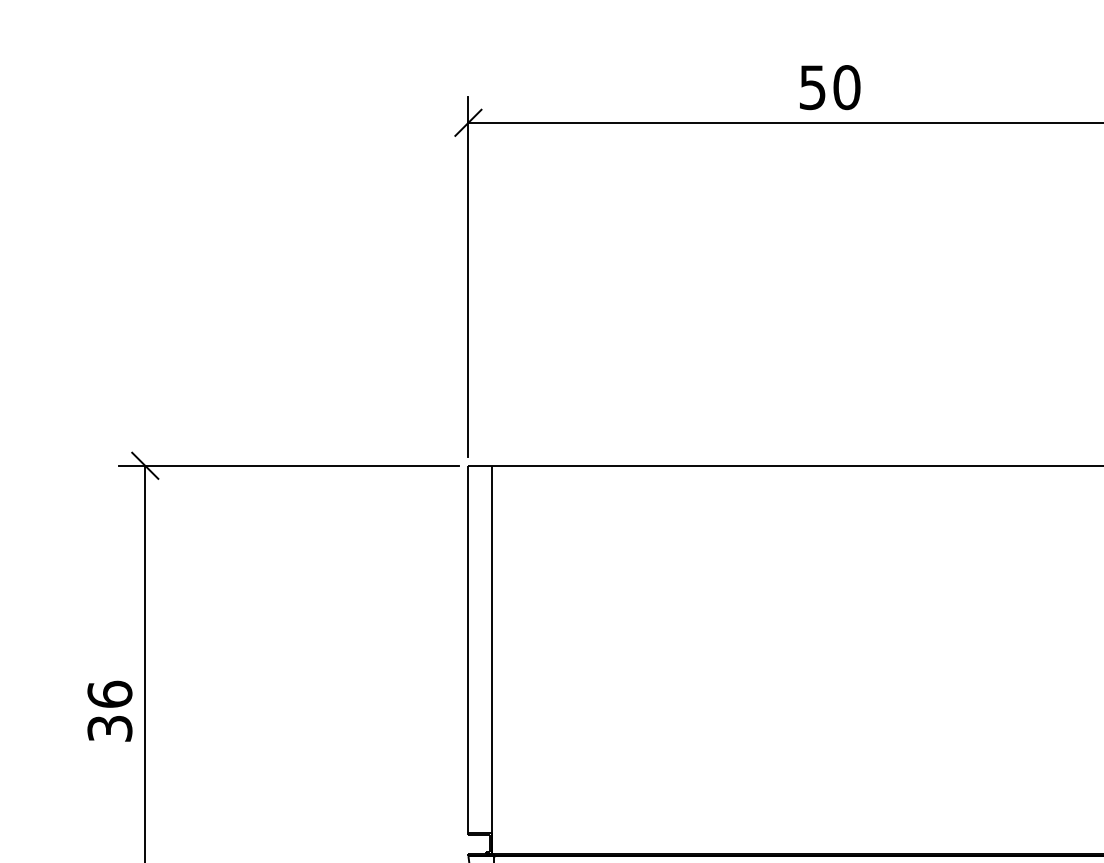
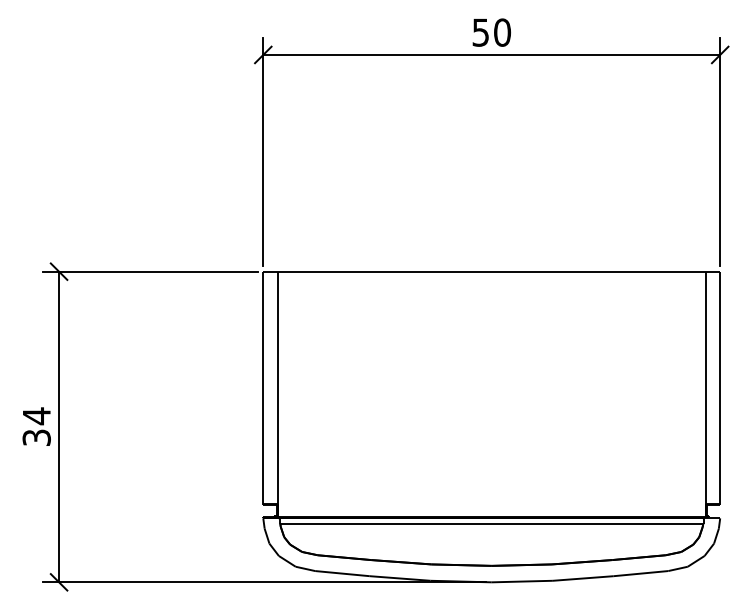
text: (109, 694) -> (36, 416), 36 -> 34

